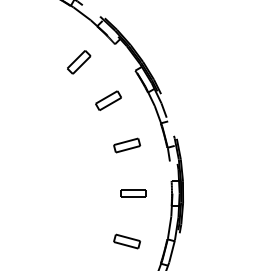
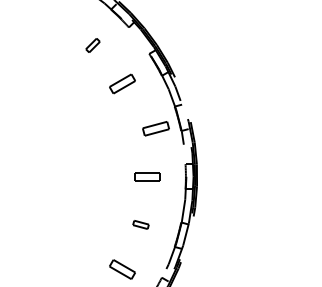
part: (78, 62) -> (92, 45), size x0.6
part: (126, 145) -> (155, 128), moved
part: (126, 241) -> (140, 224), size x0.6

